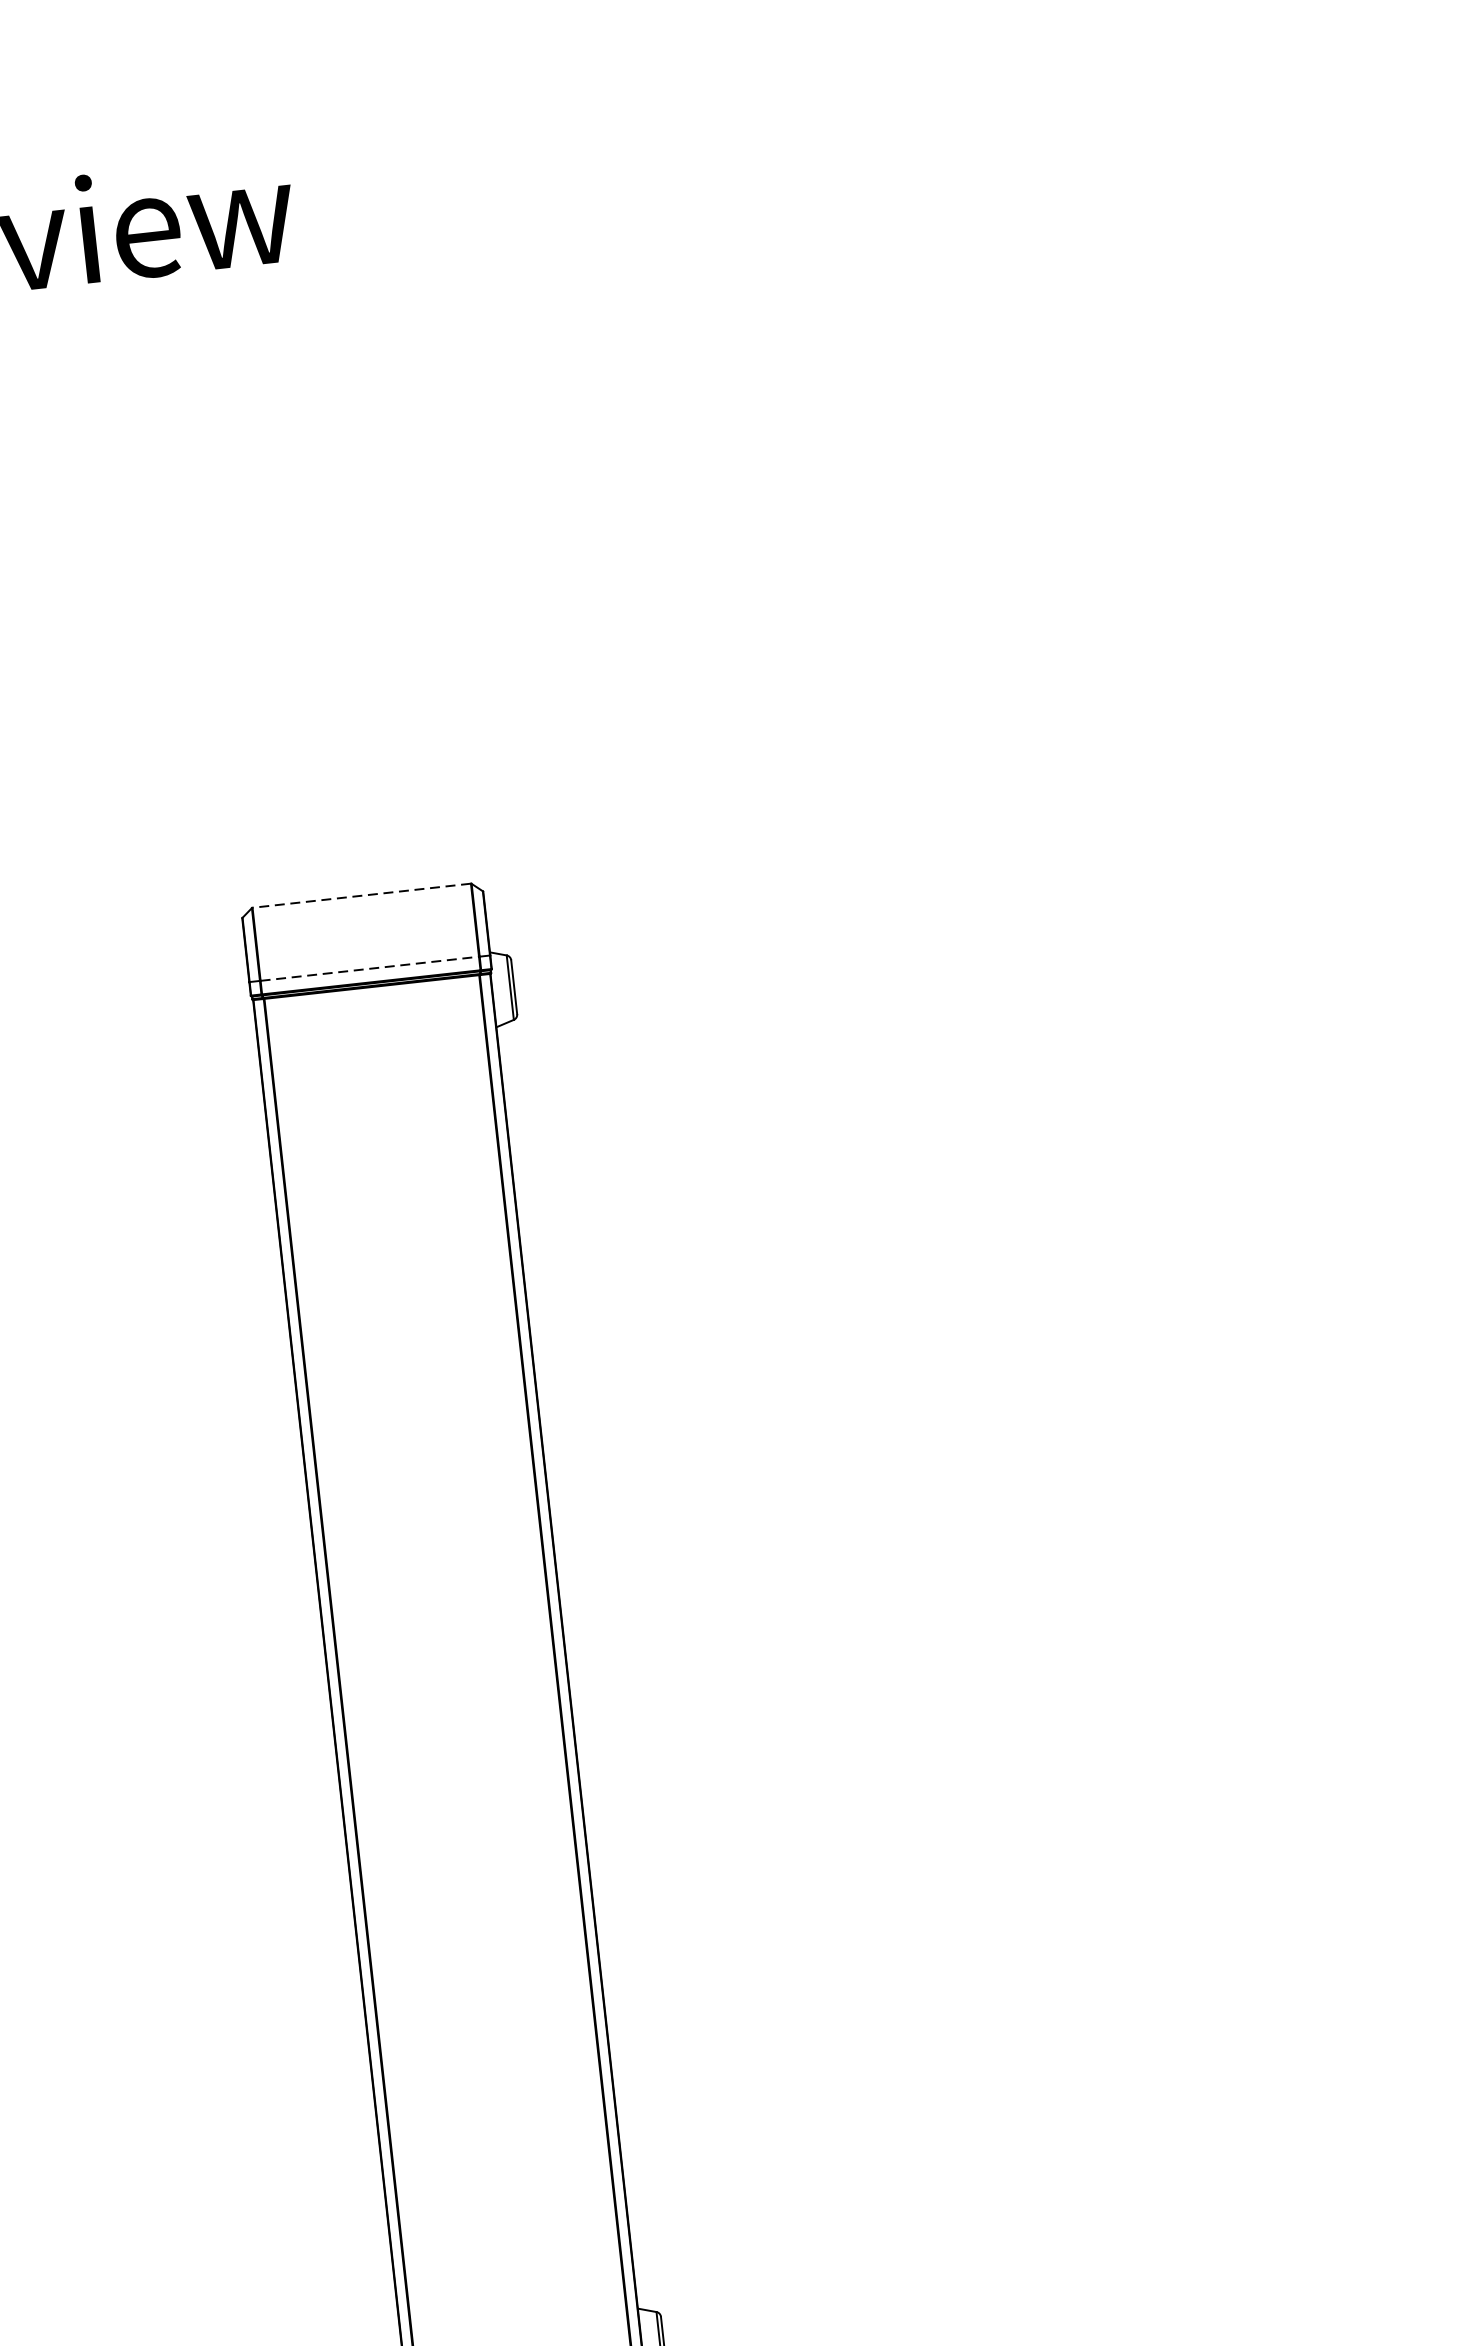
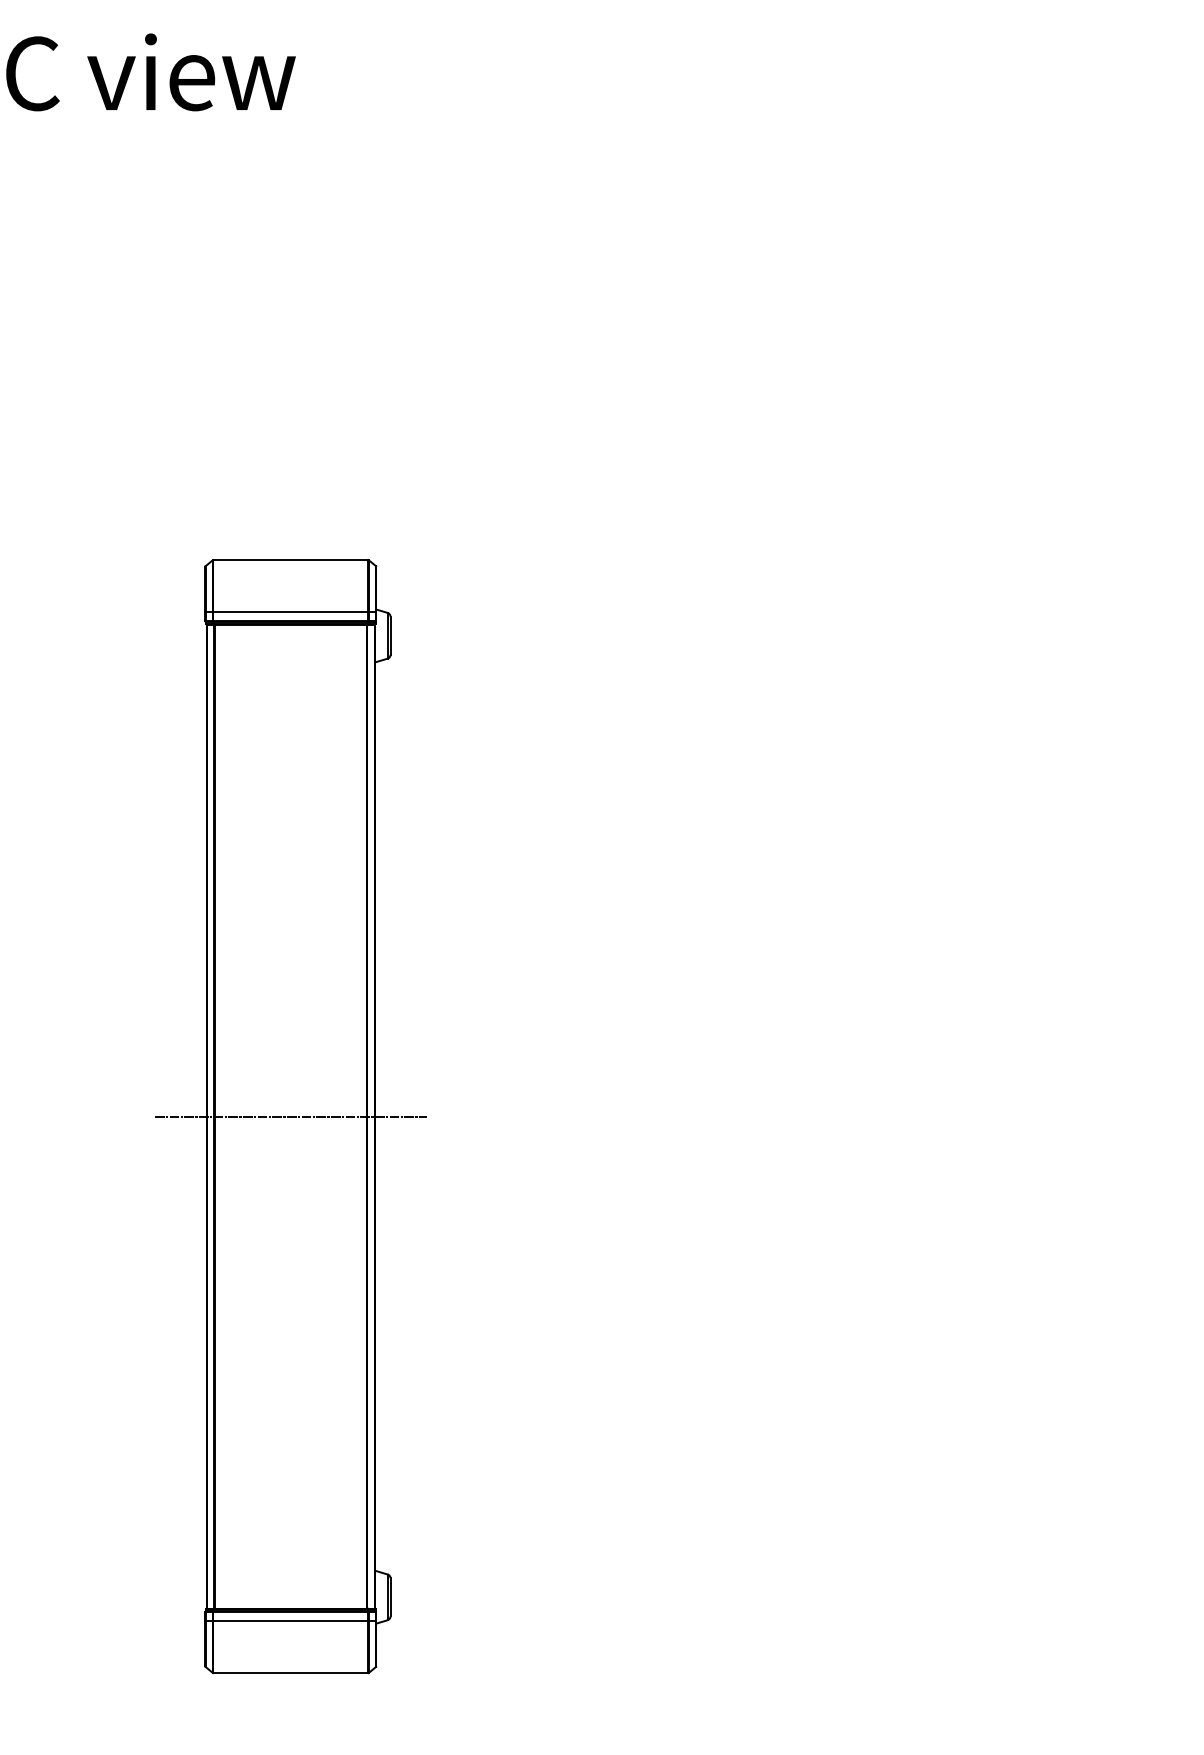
line: (361, 895) -> (290, 559), dashed -> solid
line: (370, 968) -> (291, 611), dashed -> solid
line: (447, 1681) -> (290, 1116), added

